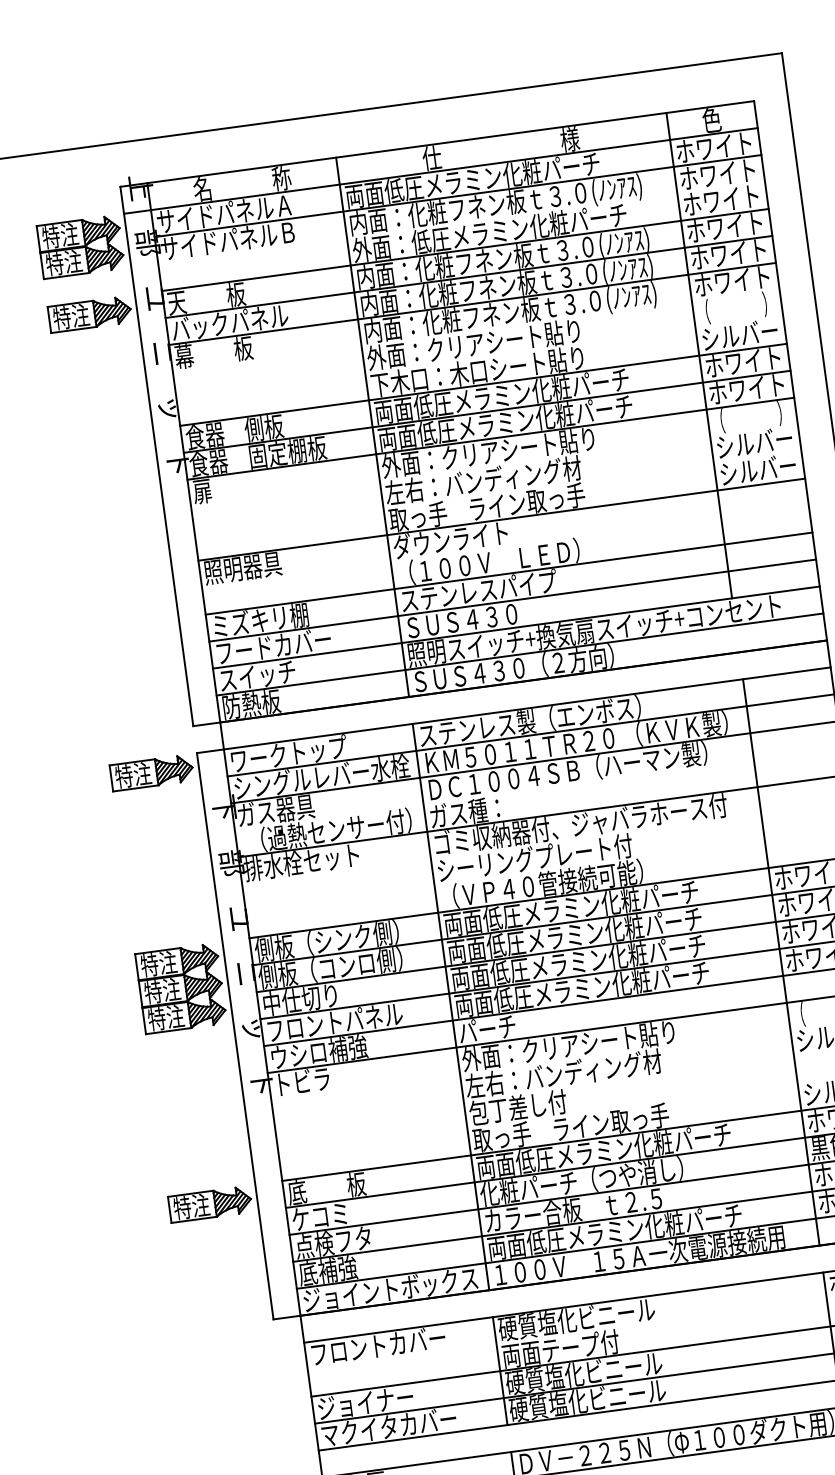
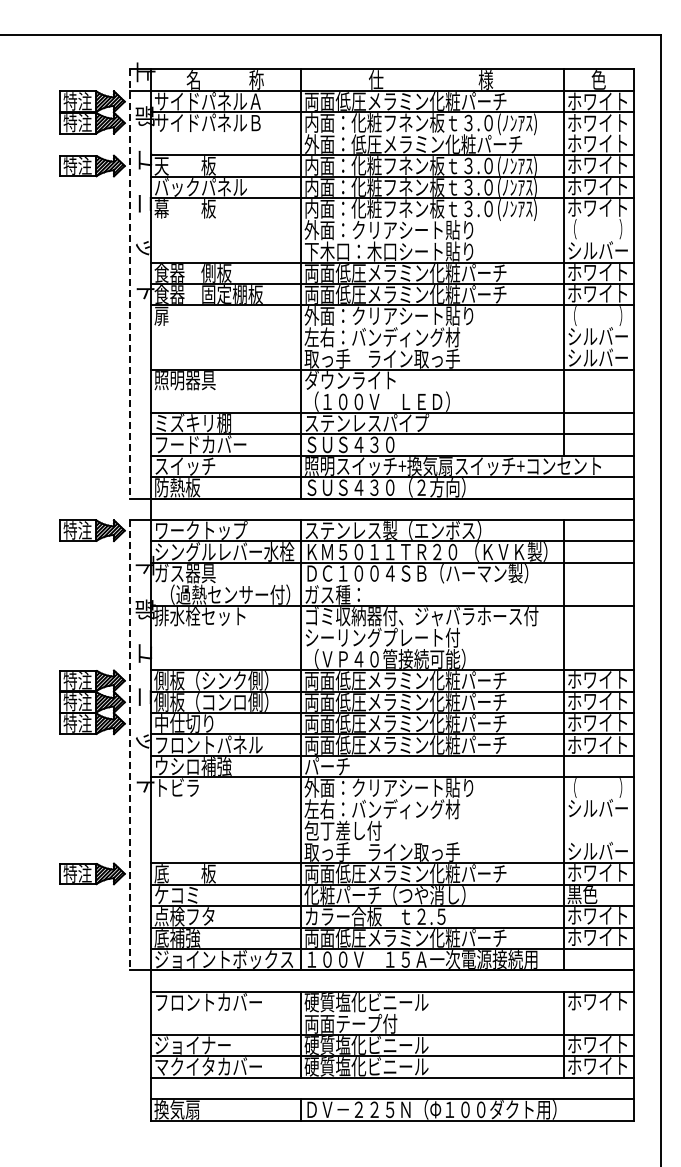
line: (156, 457) -> (129, 284), solid -> dashed
line: (235, 1036) -> (129, 745), solid -> dashed

